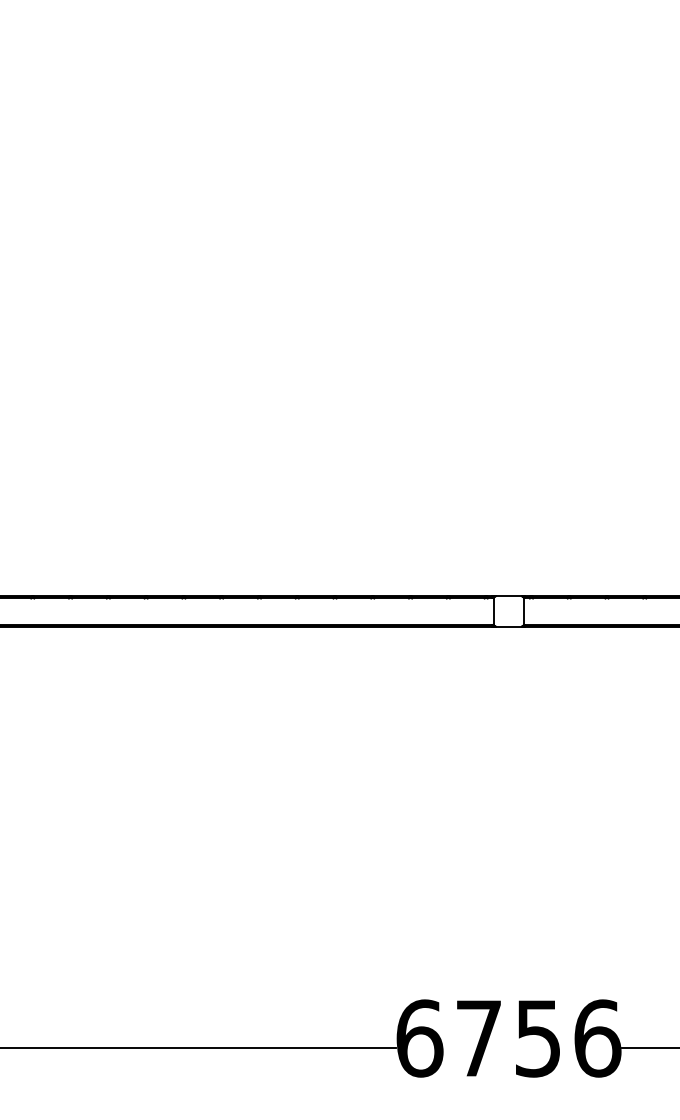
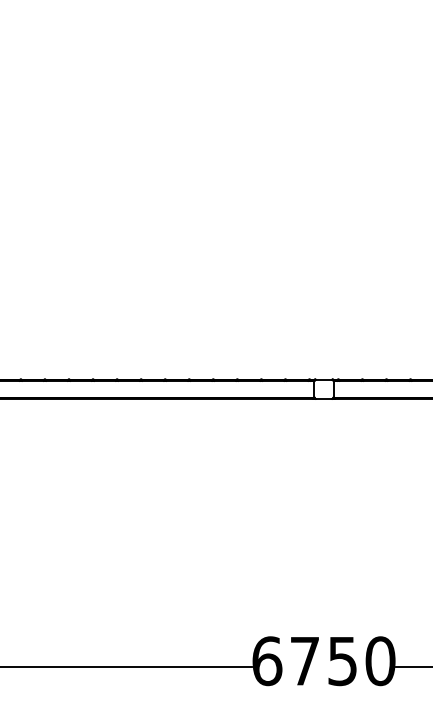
text: (597, 1037) -> (380, 660), 6756 -> 6750

